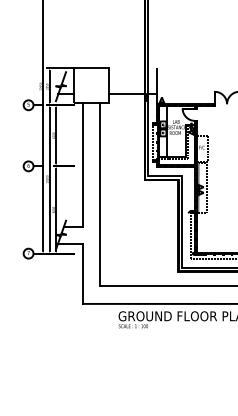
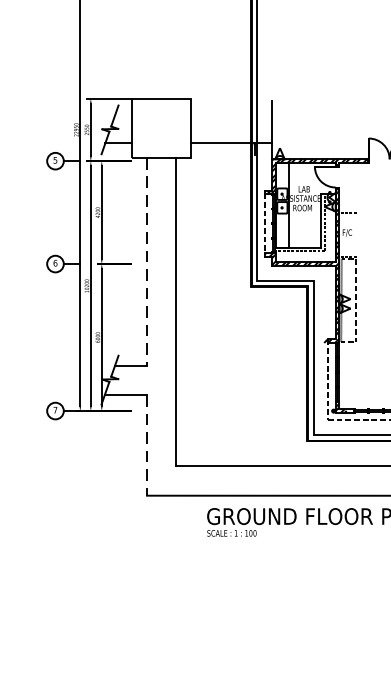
line: (208, 149) -> (358, 235), removed
line: (82, 165) -> (146, 262), solid -> dashed
line: (83, 274) -> (147, 446), solid -> dashed

